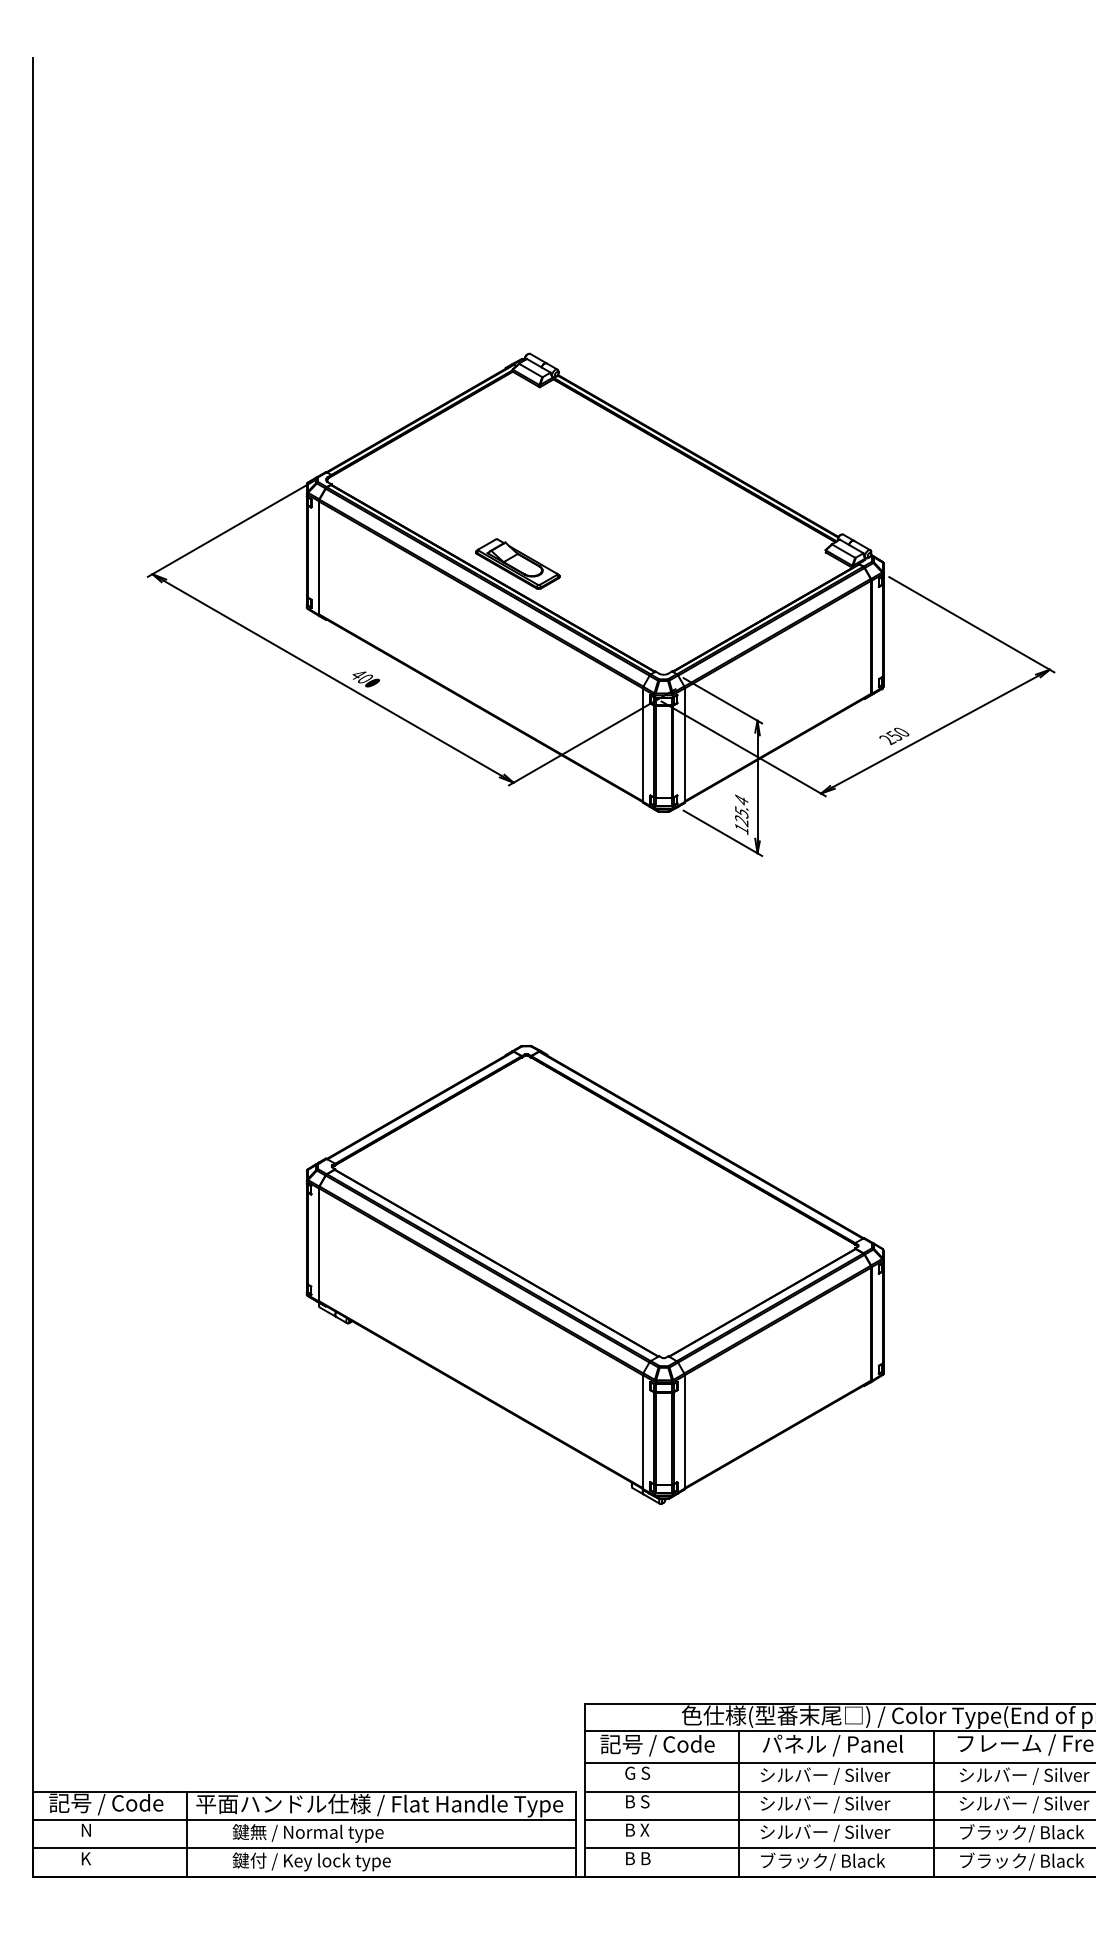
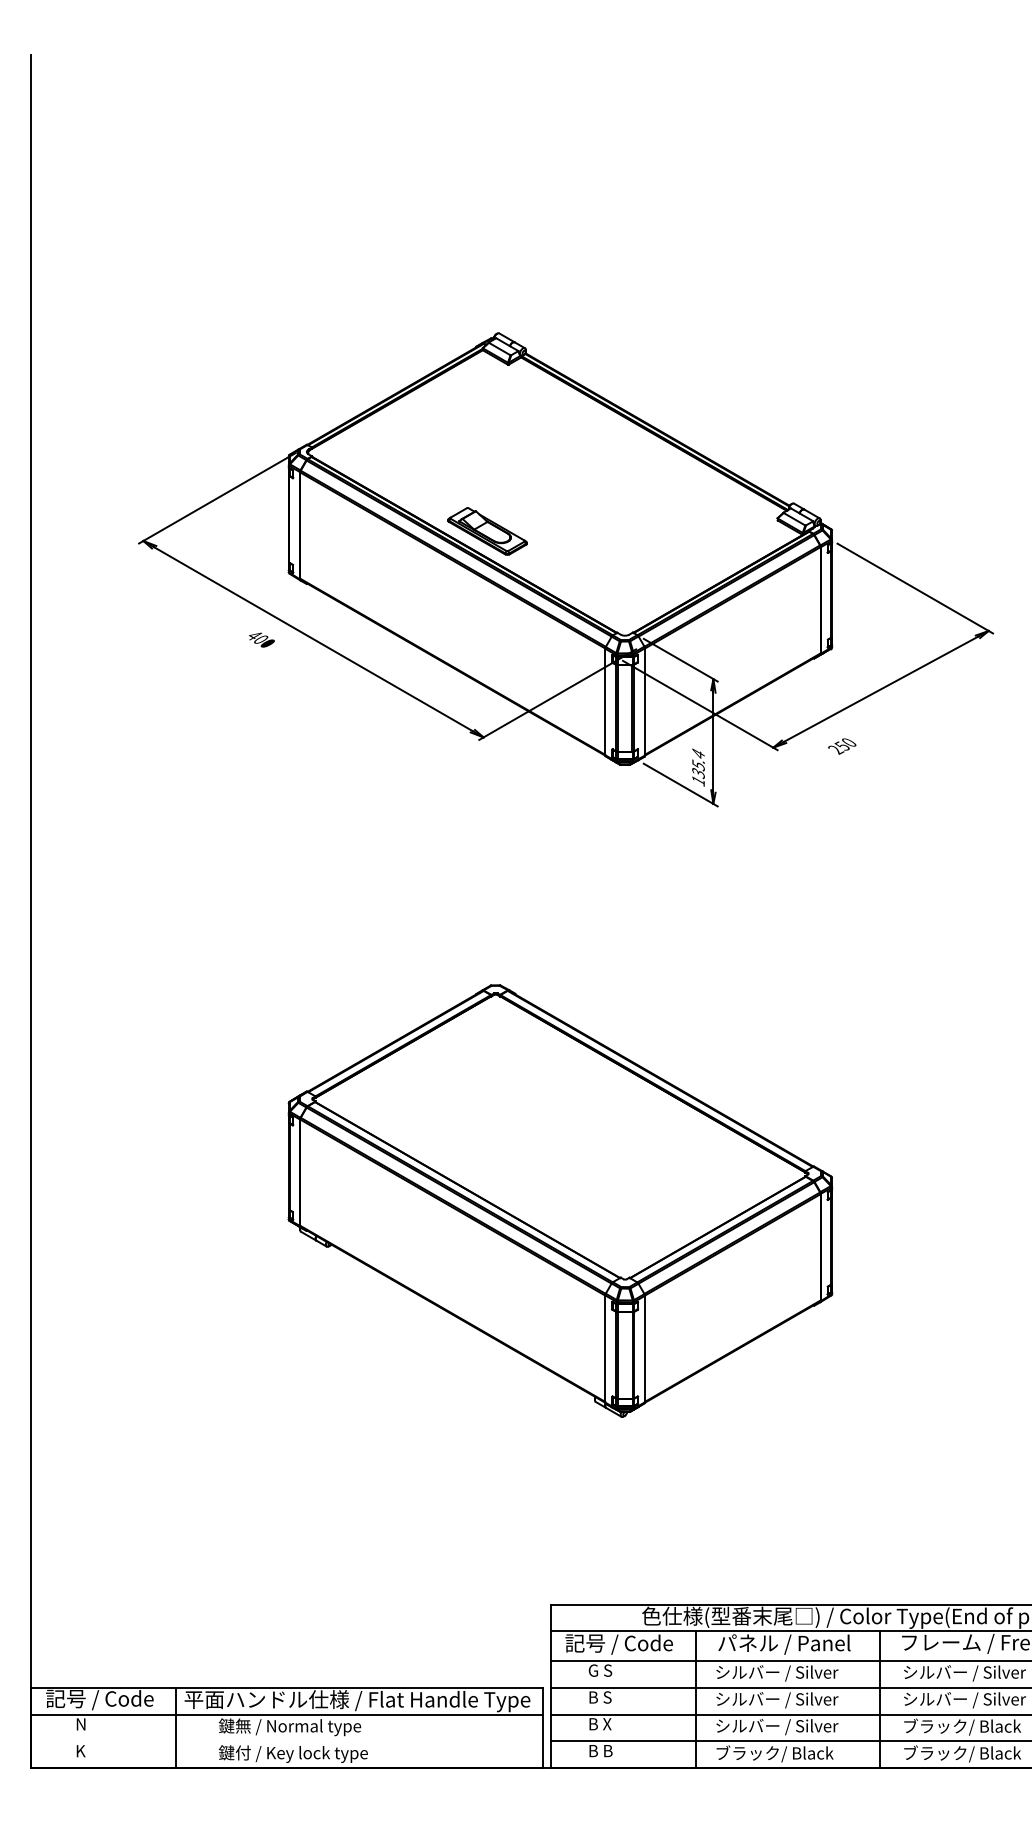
text: (366, 679) -> (262, 640), moved
text: (894, 736) -> (842, 746), moved
text: (741, 821) -> (698, 773), 125.4 -> 135.4
line: (304, 1848) -> (286, 1741), removed

